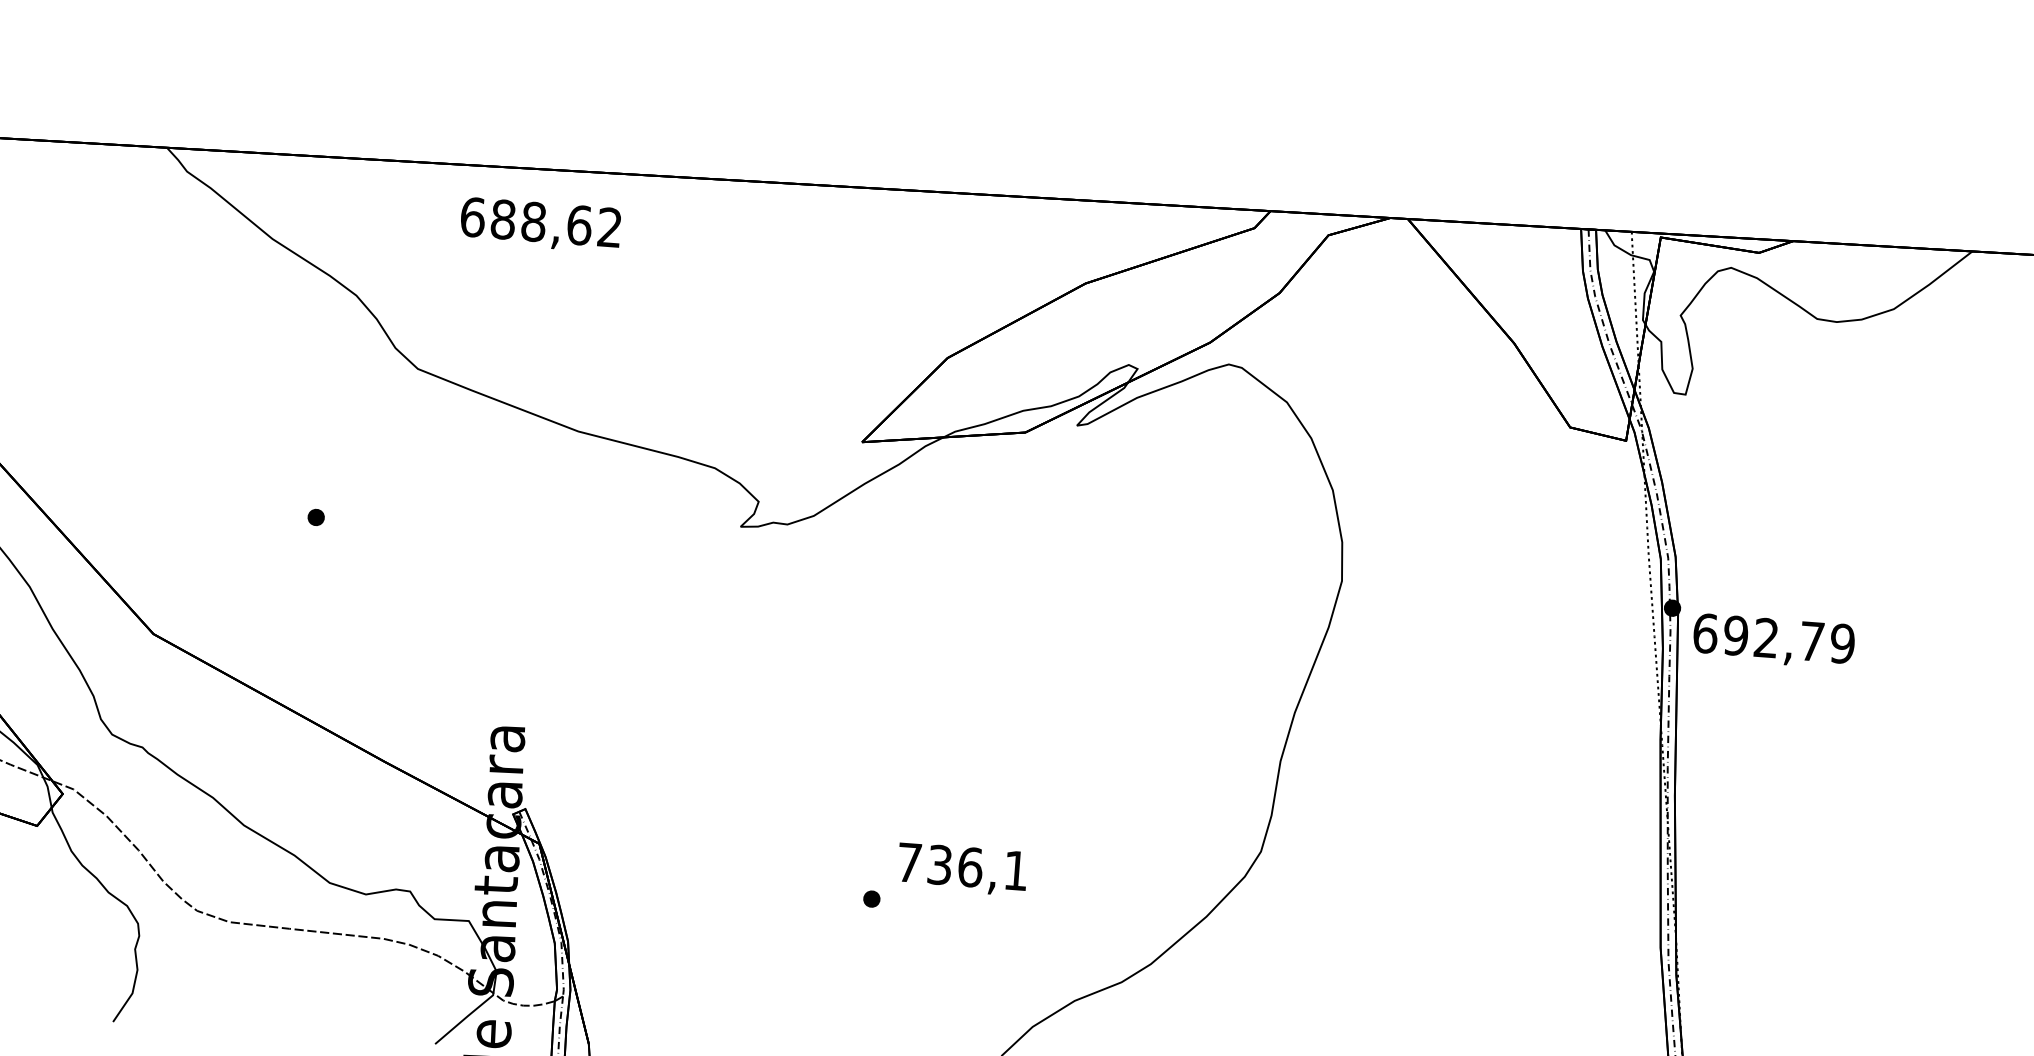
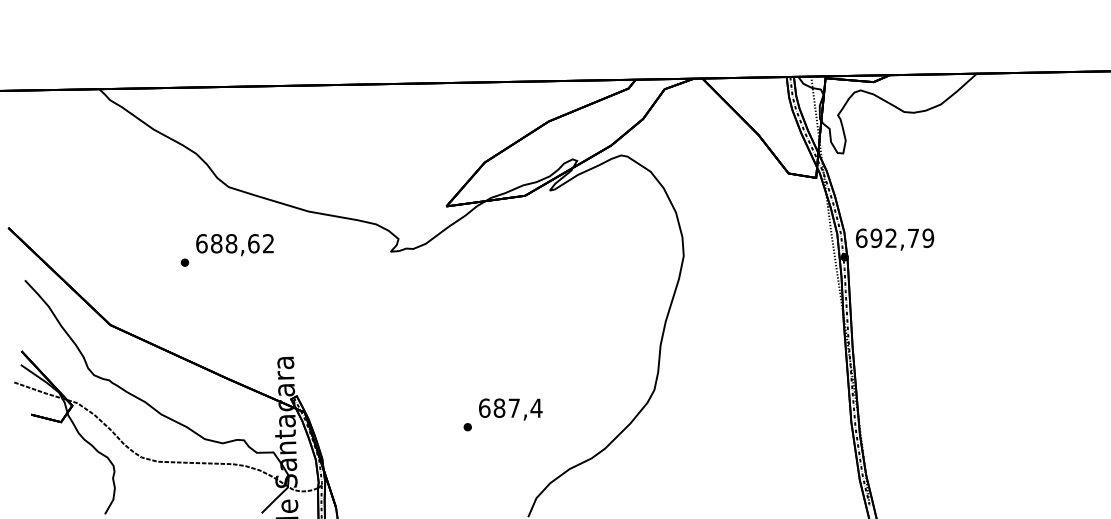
text: (539, 225) -> (234, 245), moved
text: (1774, 641) -> (895, 239), moved
text: (962, 865) -> (510, 407), 736,1 -> 687,4

